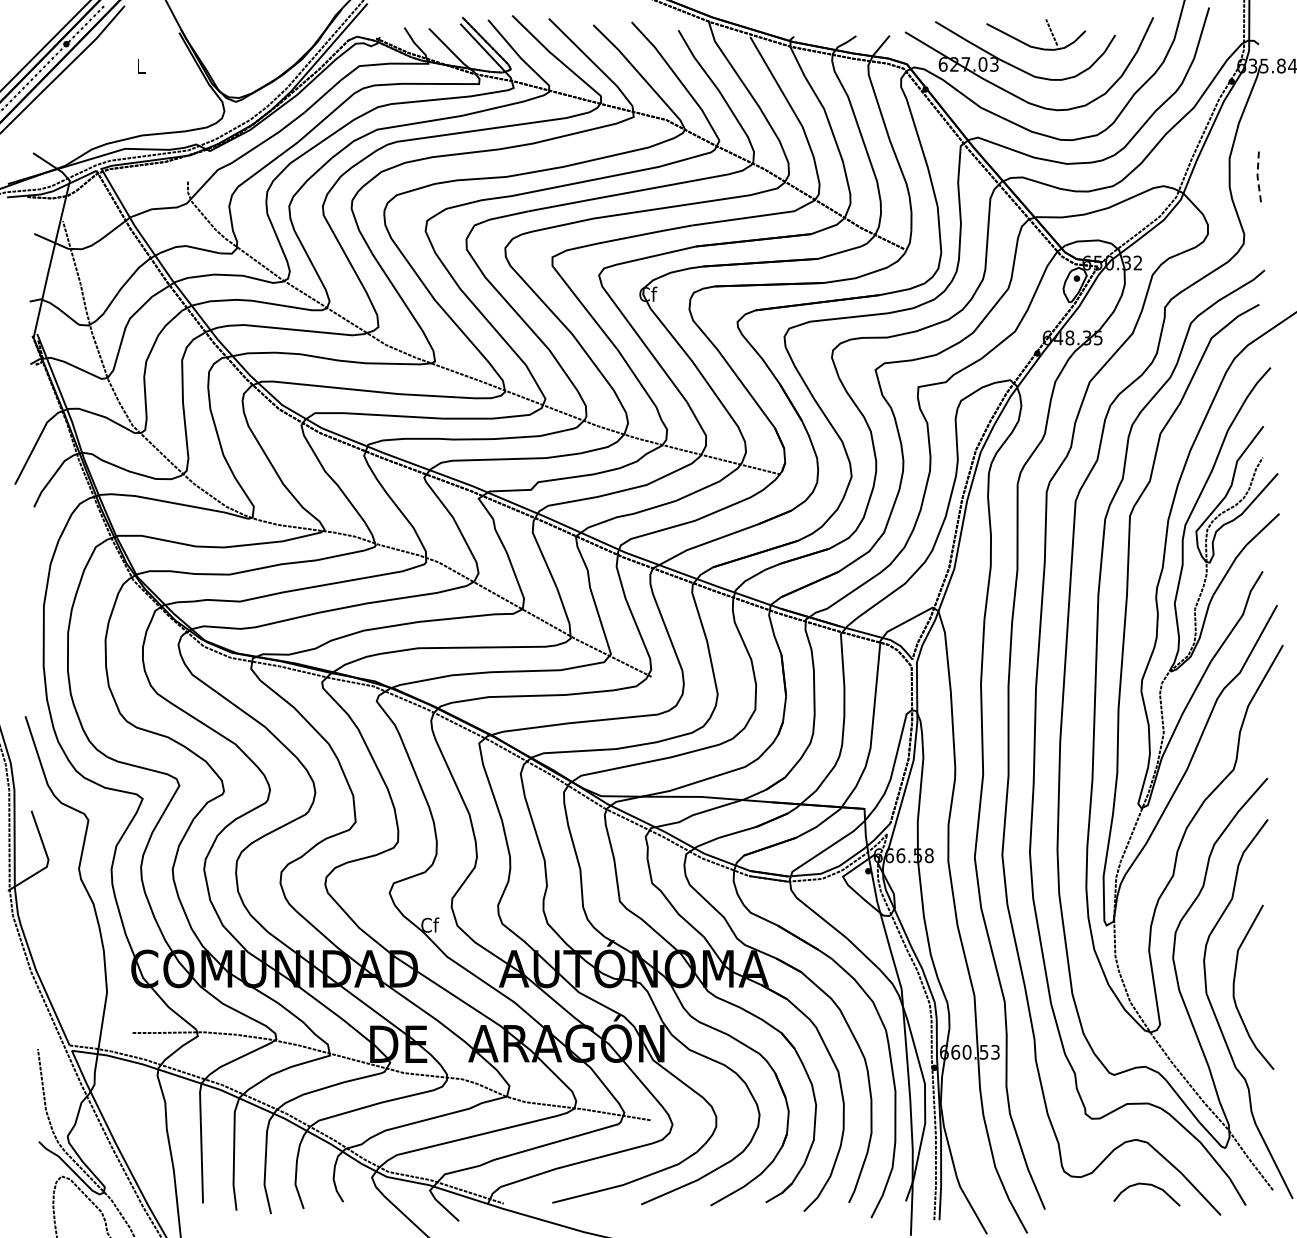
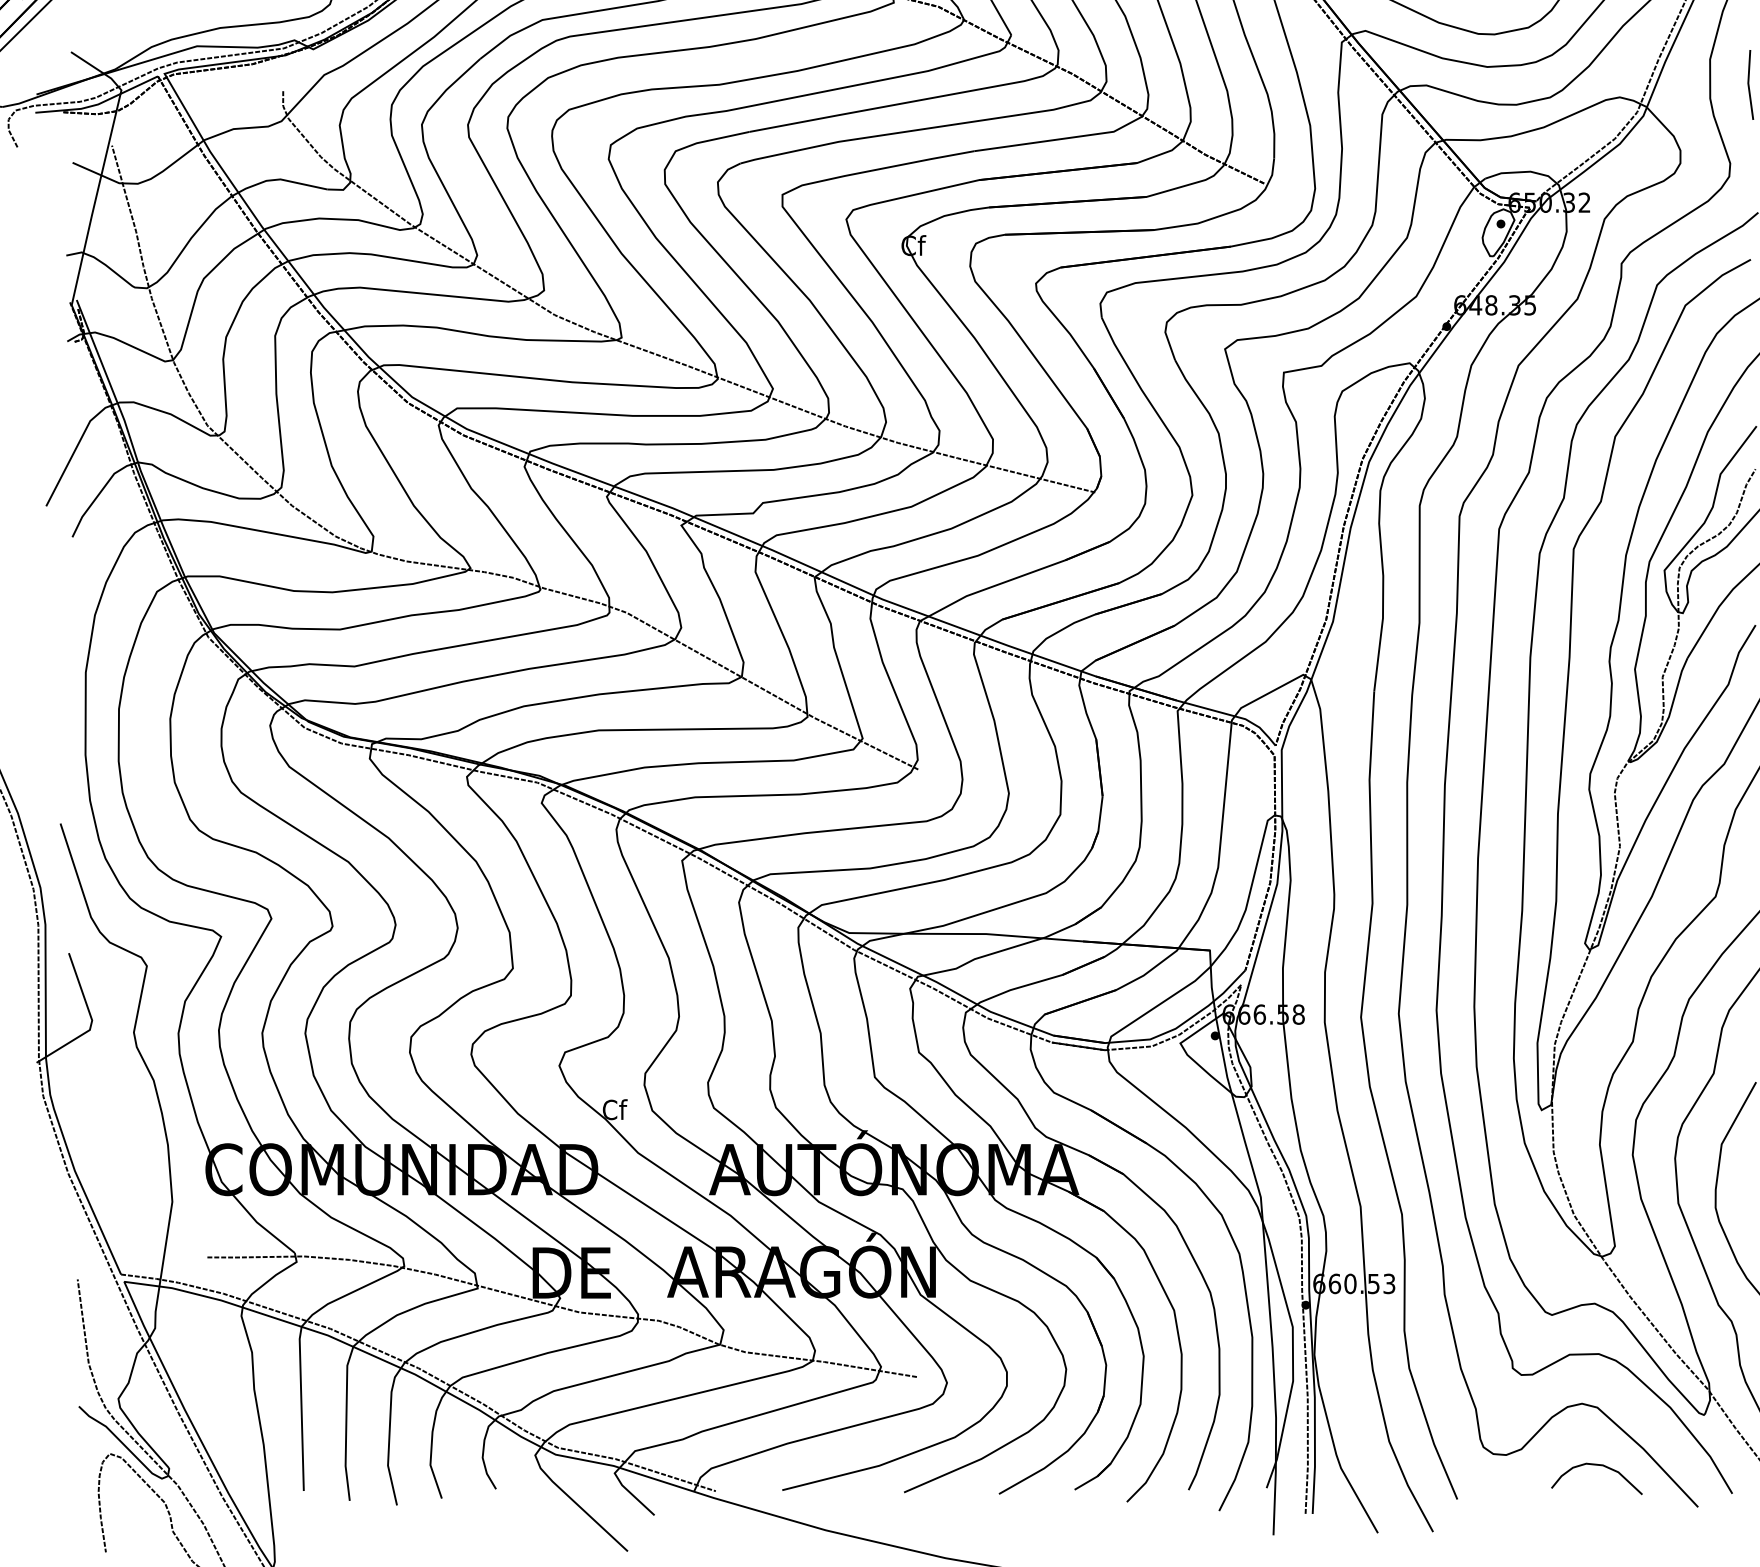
line: (1257, 176) -> (1748, 84), dashed -> solid

